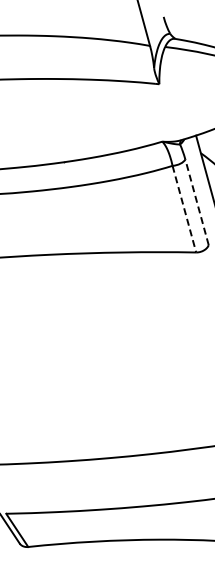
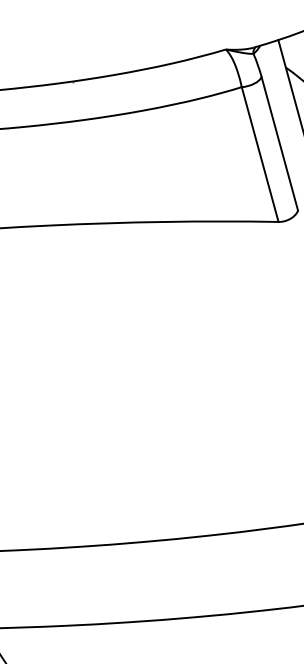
line: (196, 201) -> (279, 142), dashed -> solid
line: (184, 209) -> (260, 155), dashed -> solid

